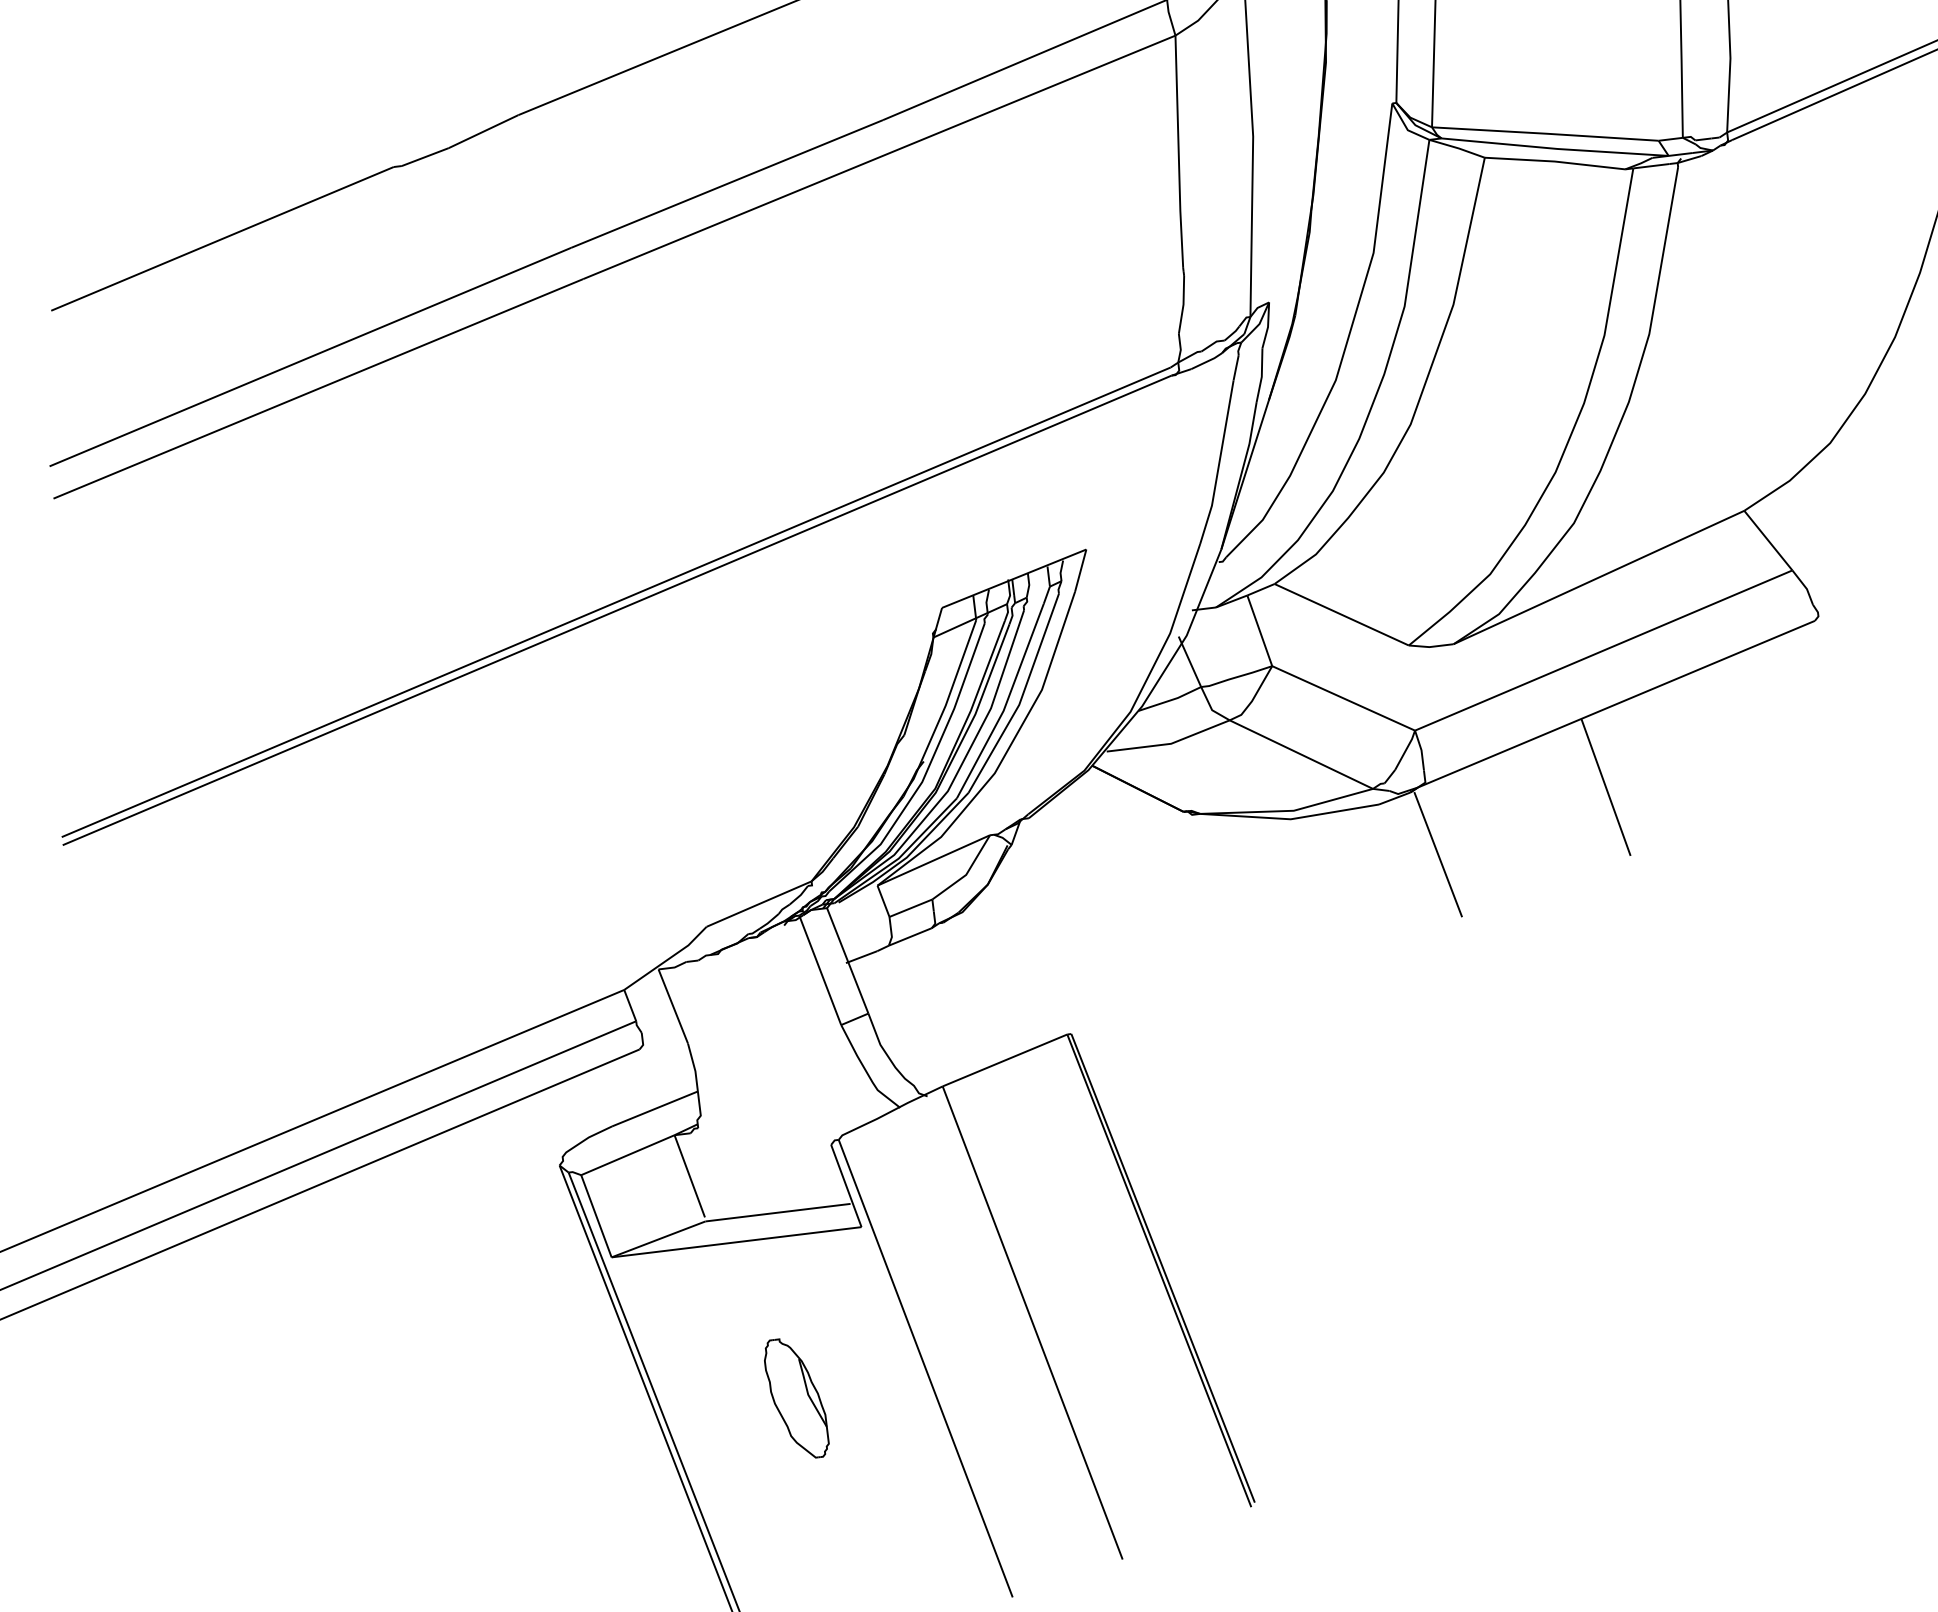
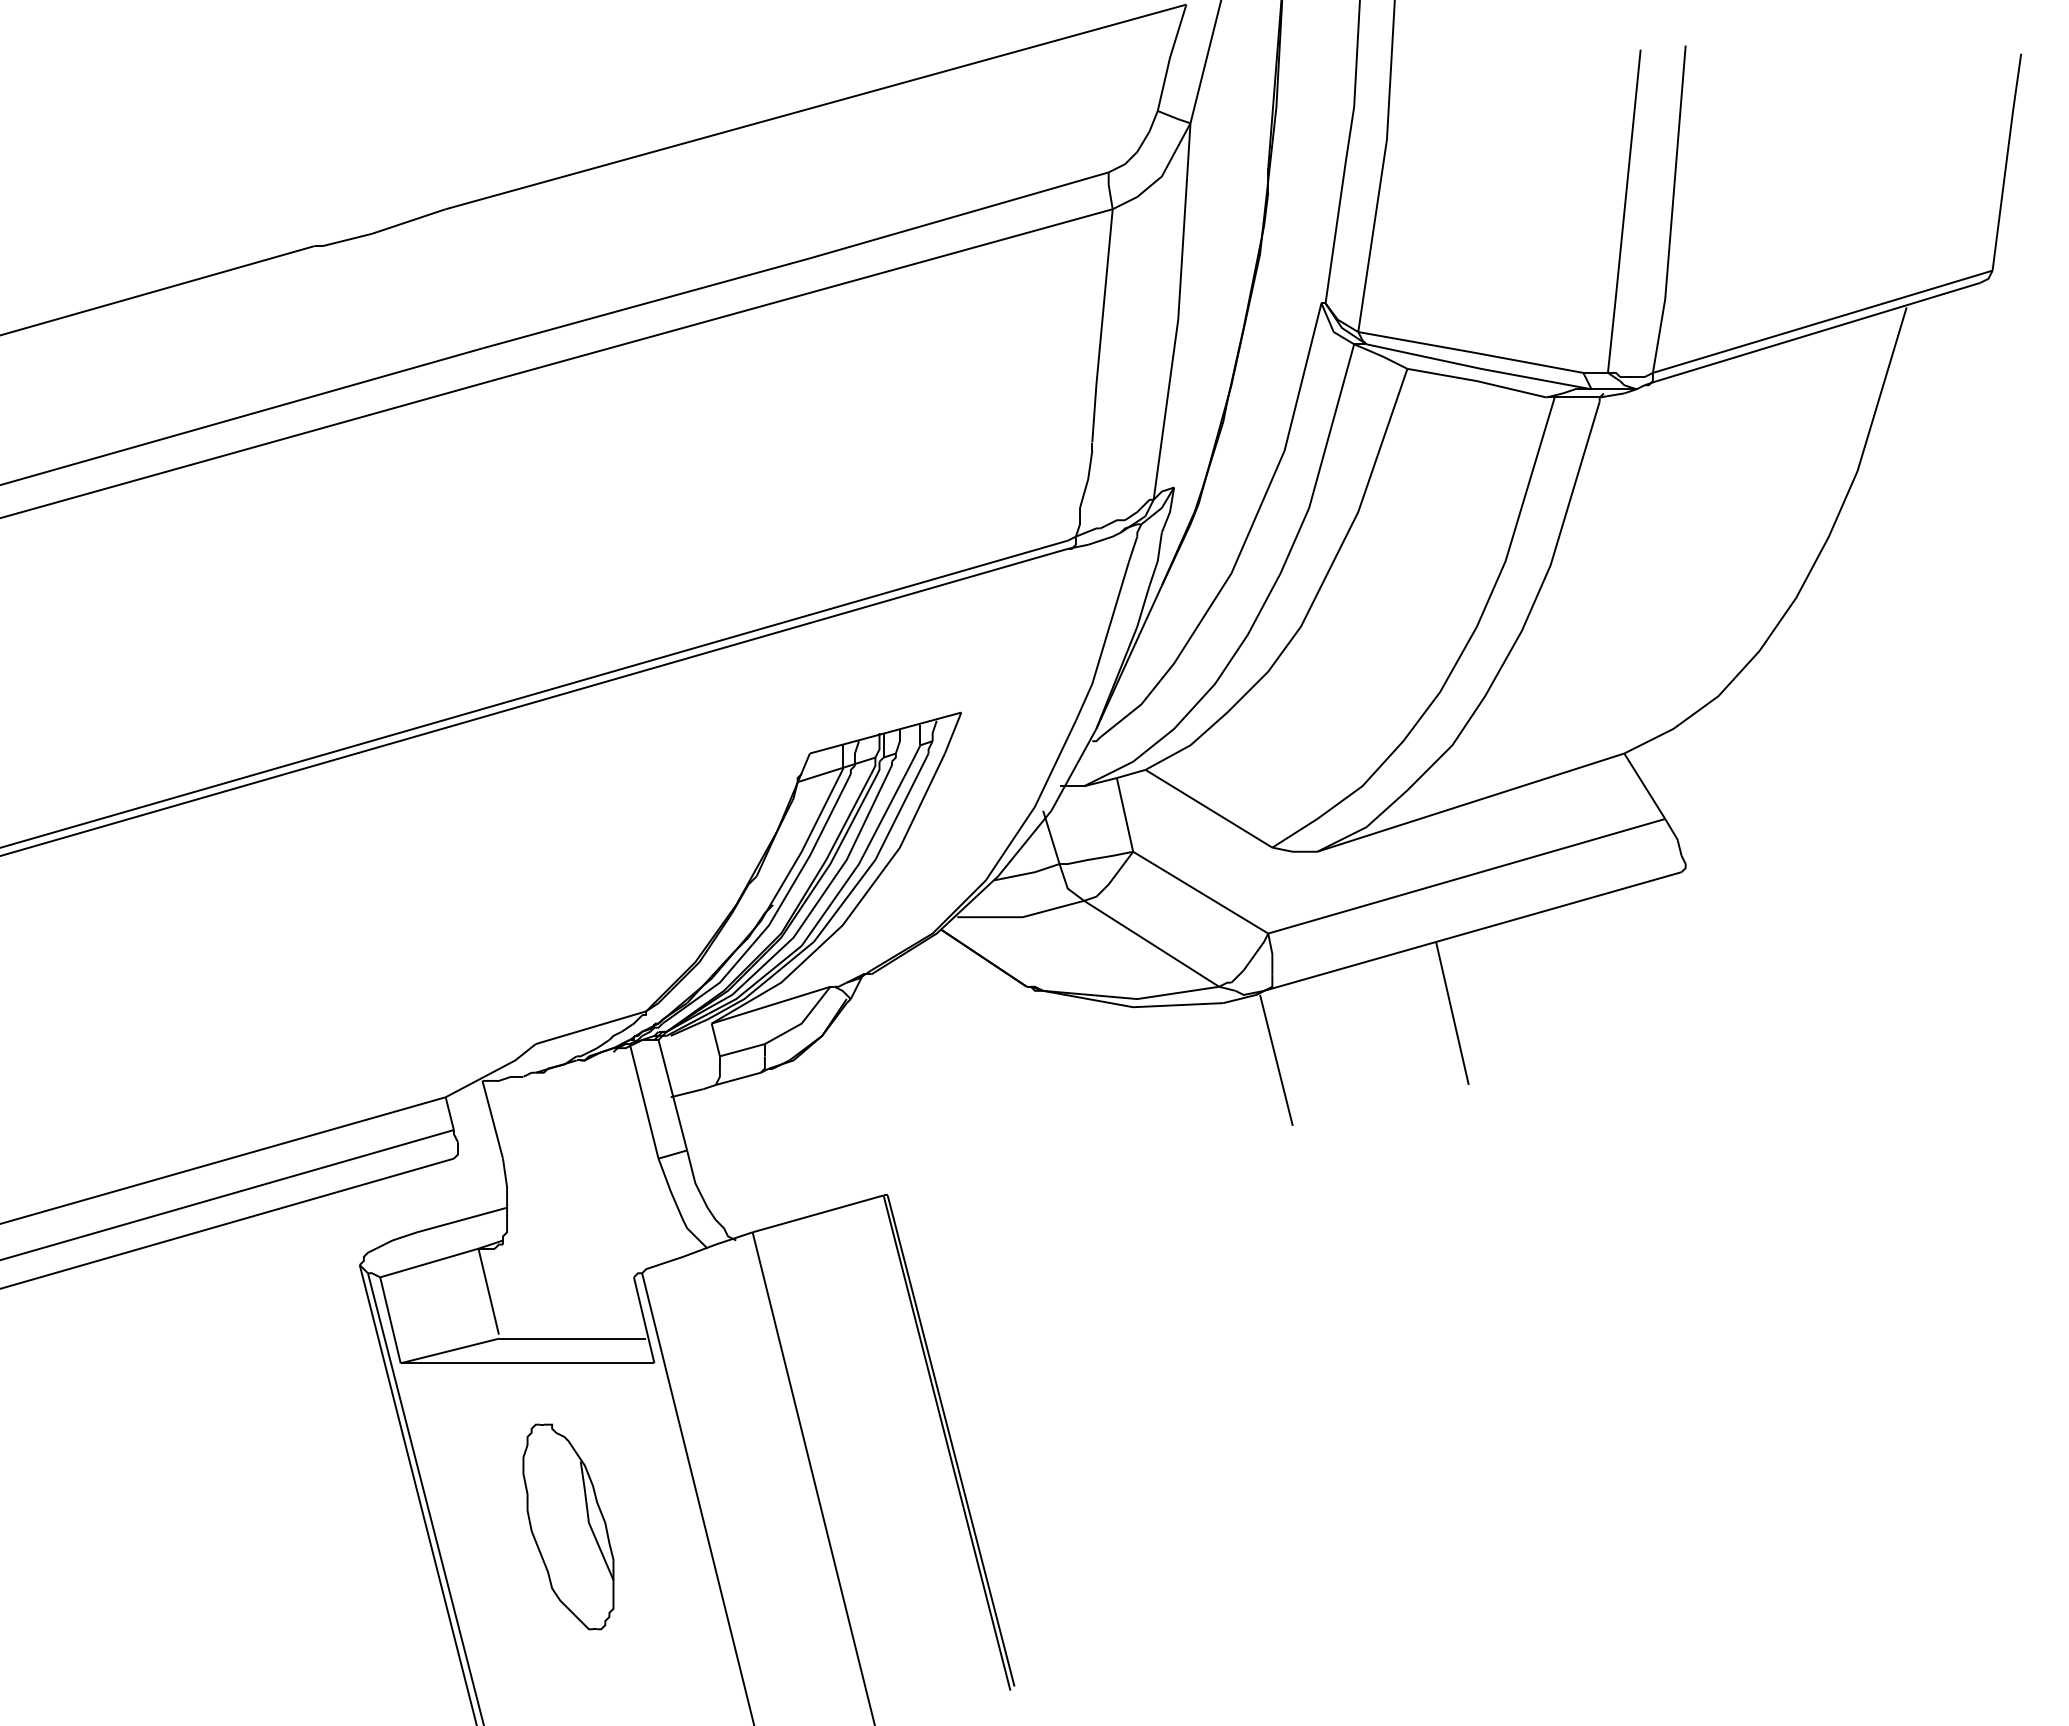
part: (796, 1398) -> (568, 1526), size x1.67

